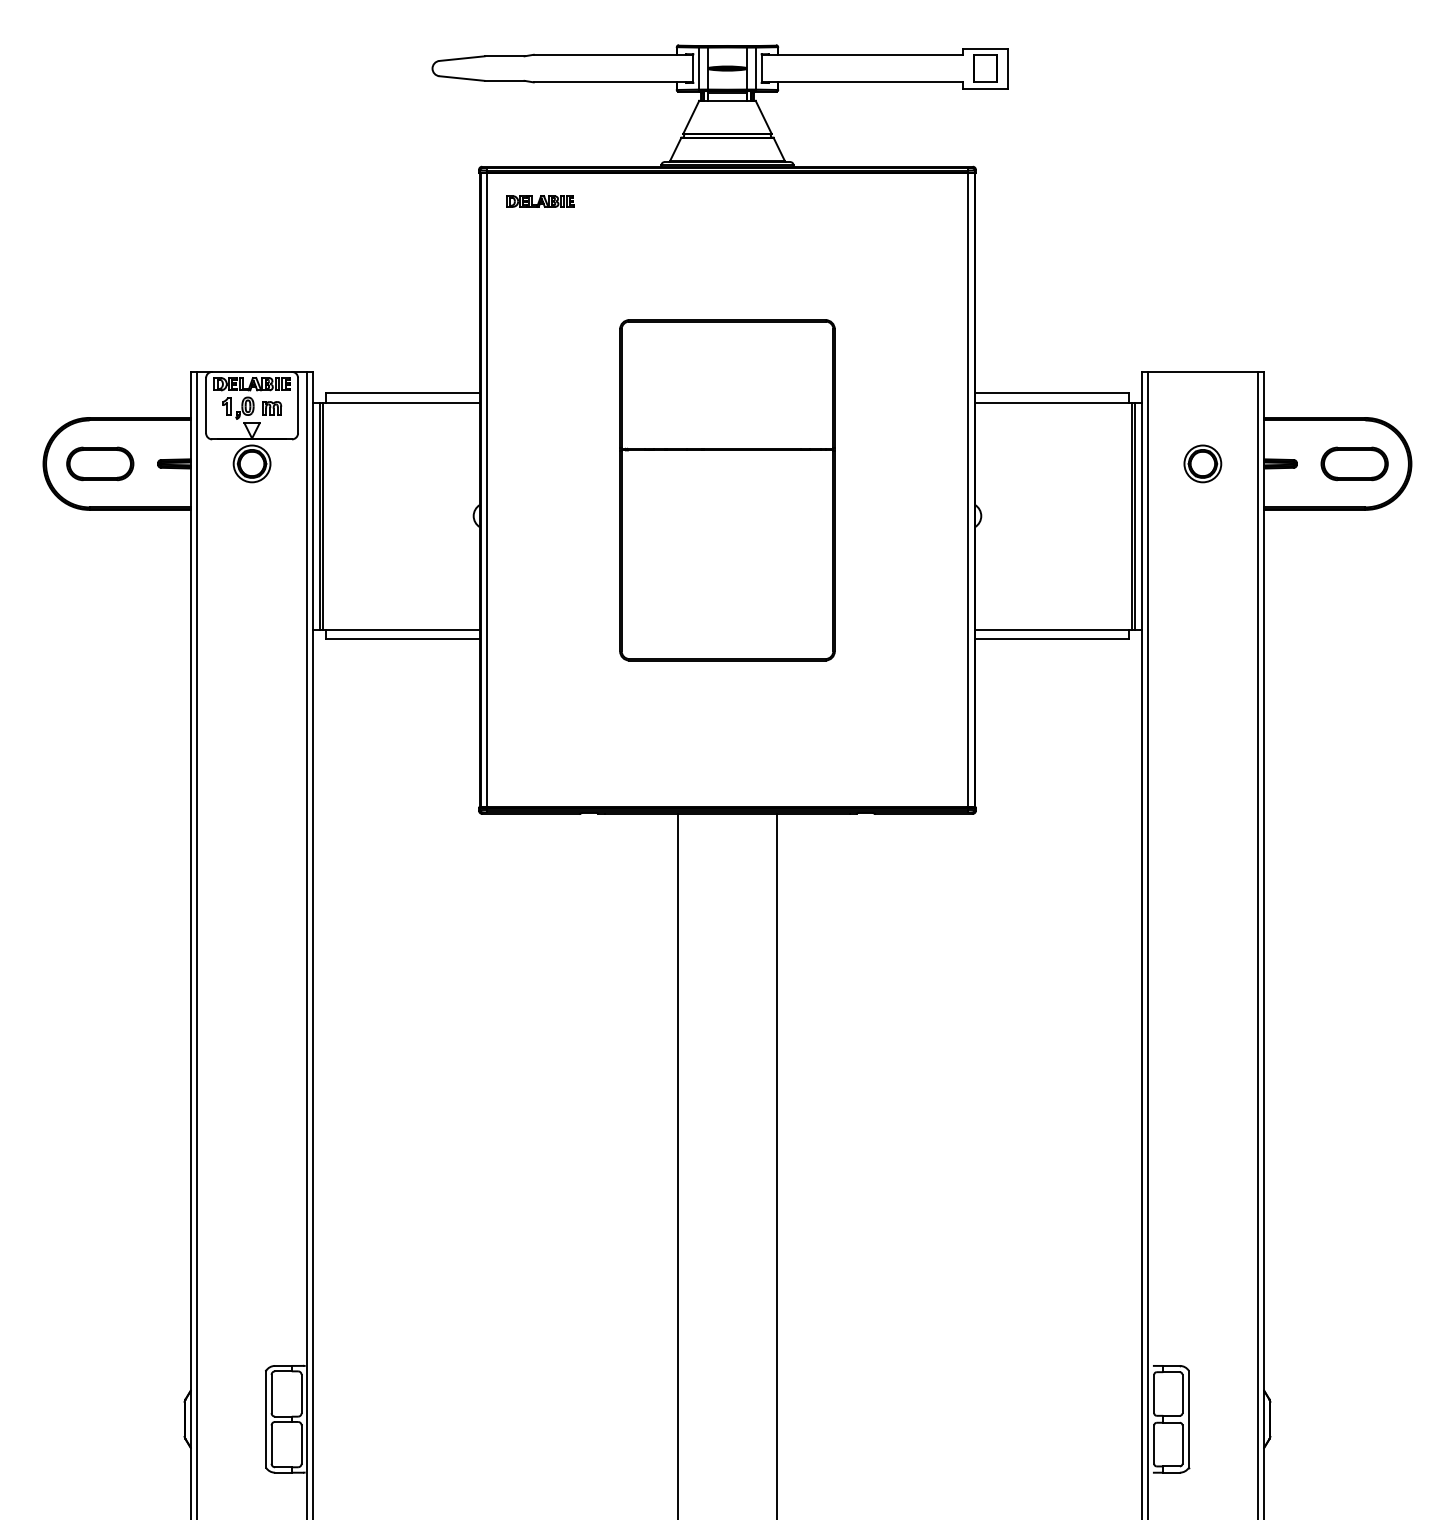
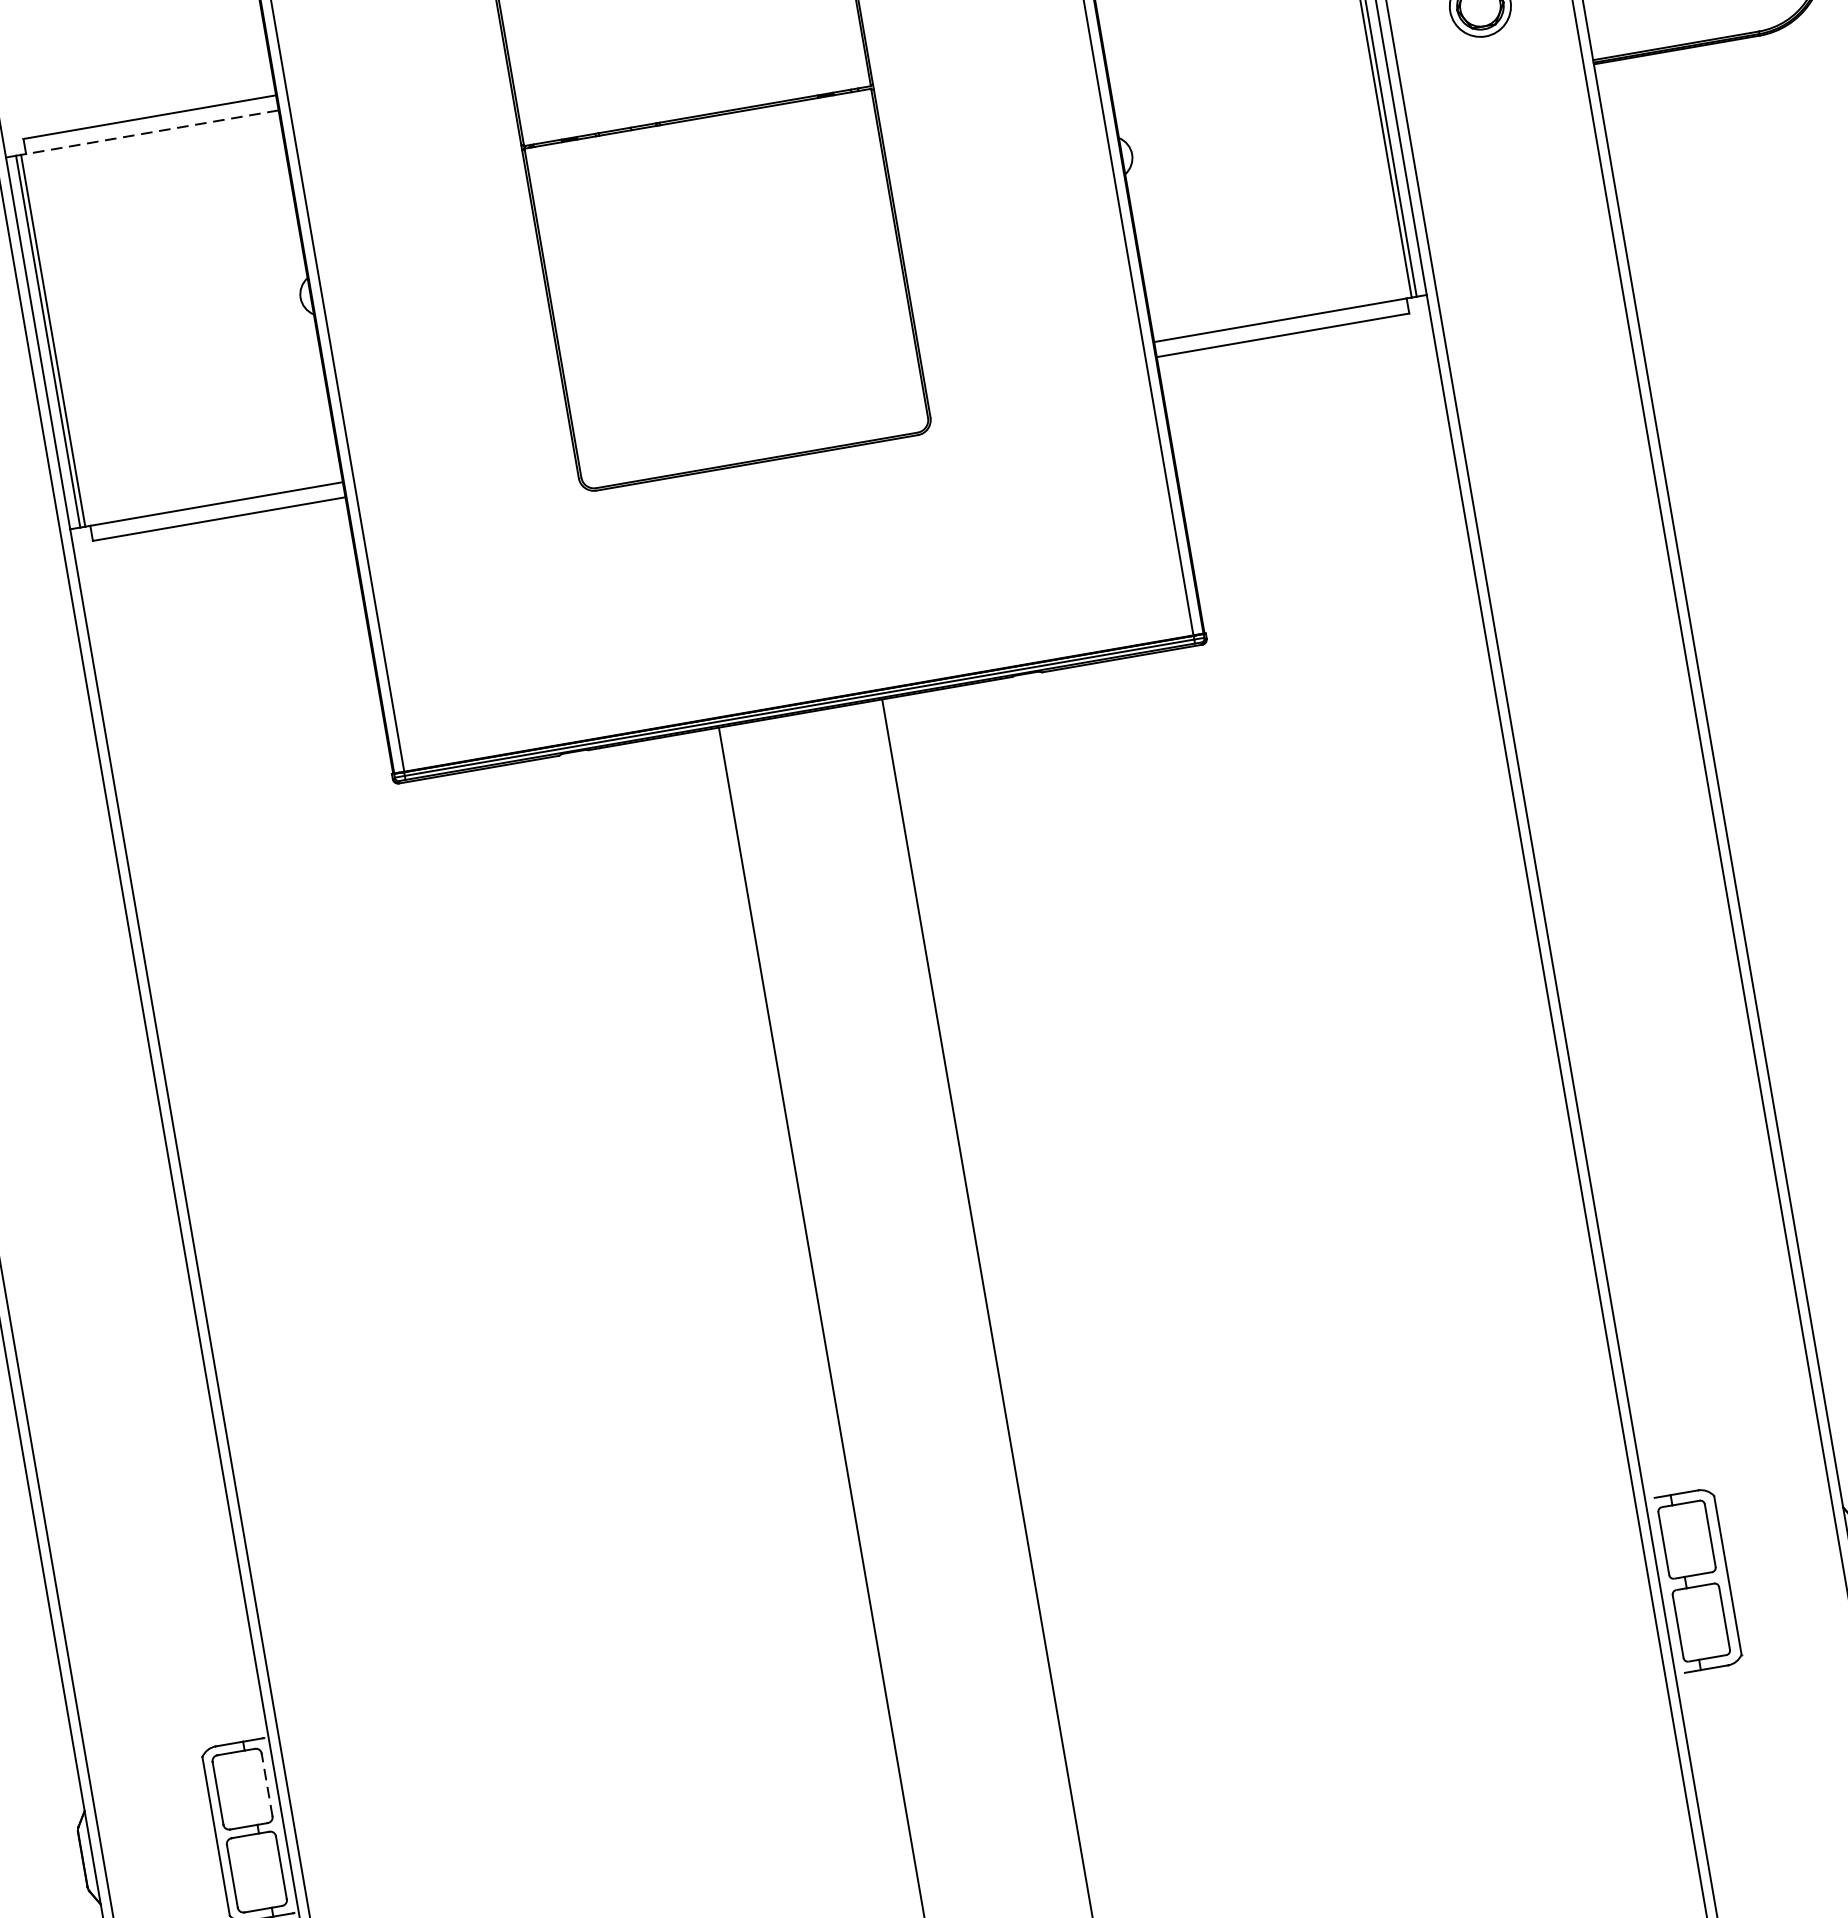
line: (402, 402) -> (151, 132), solid -> dashed
line: (301, 1393) -> (266, 1784), solid -> dashed

